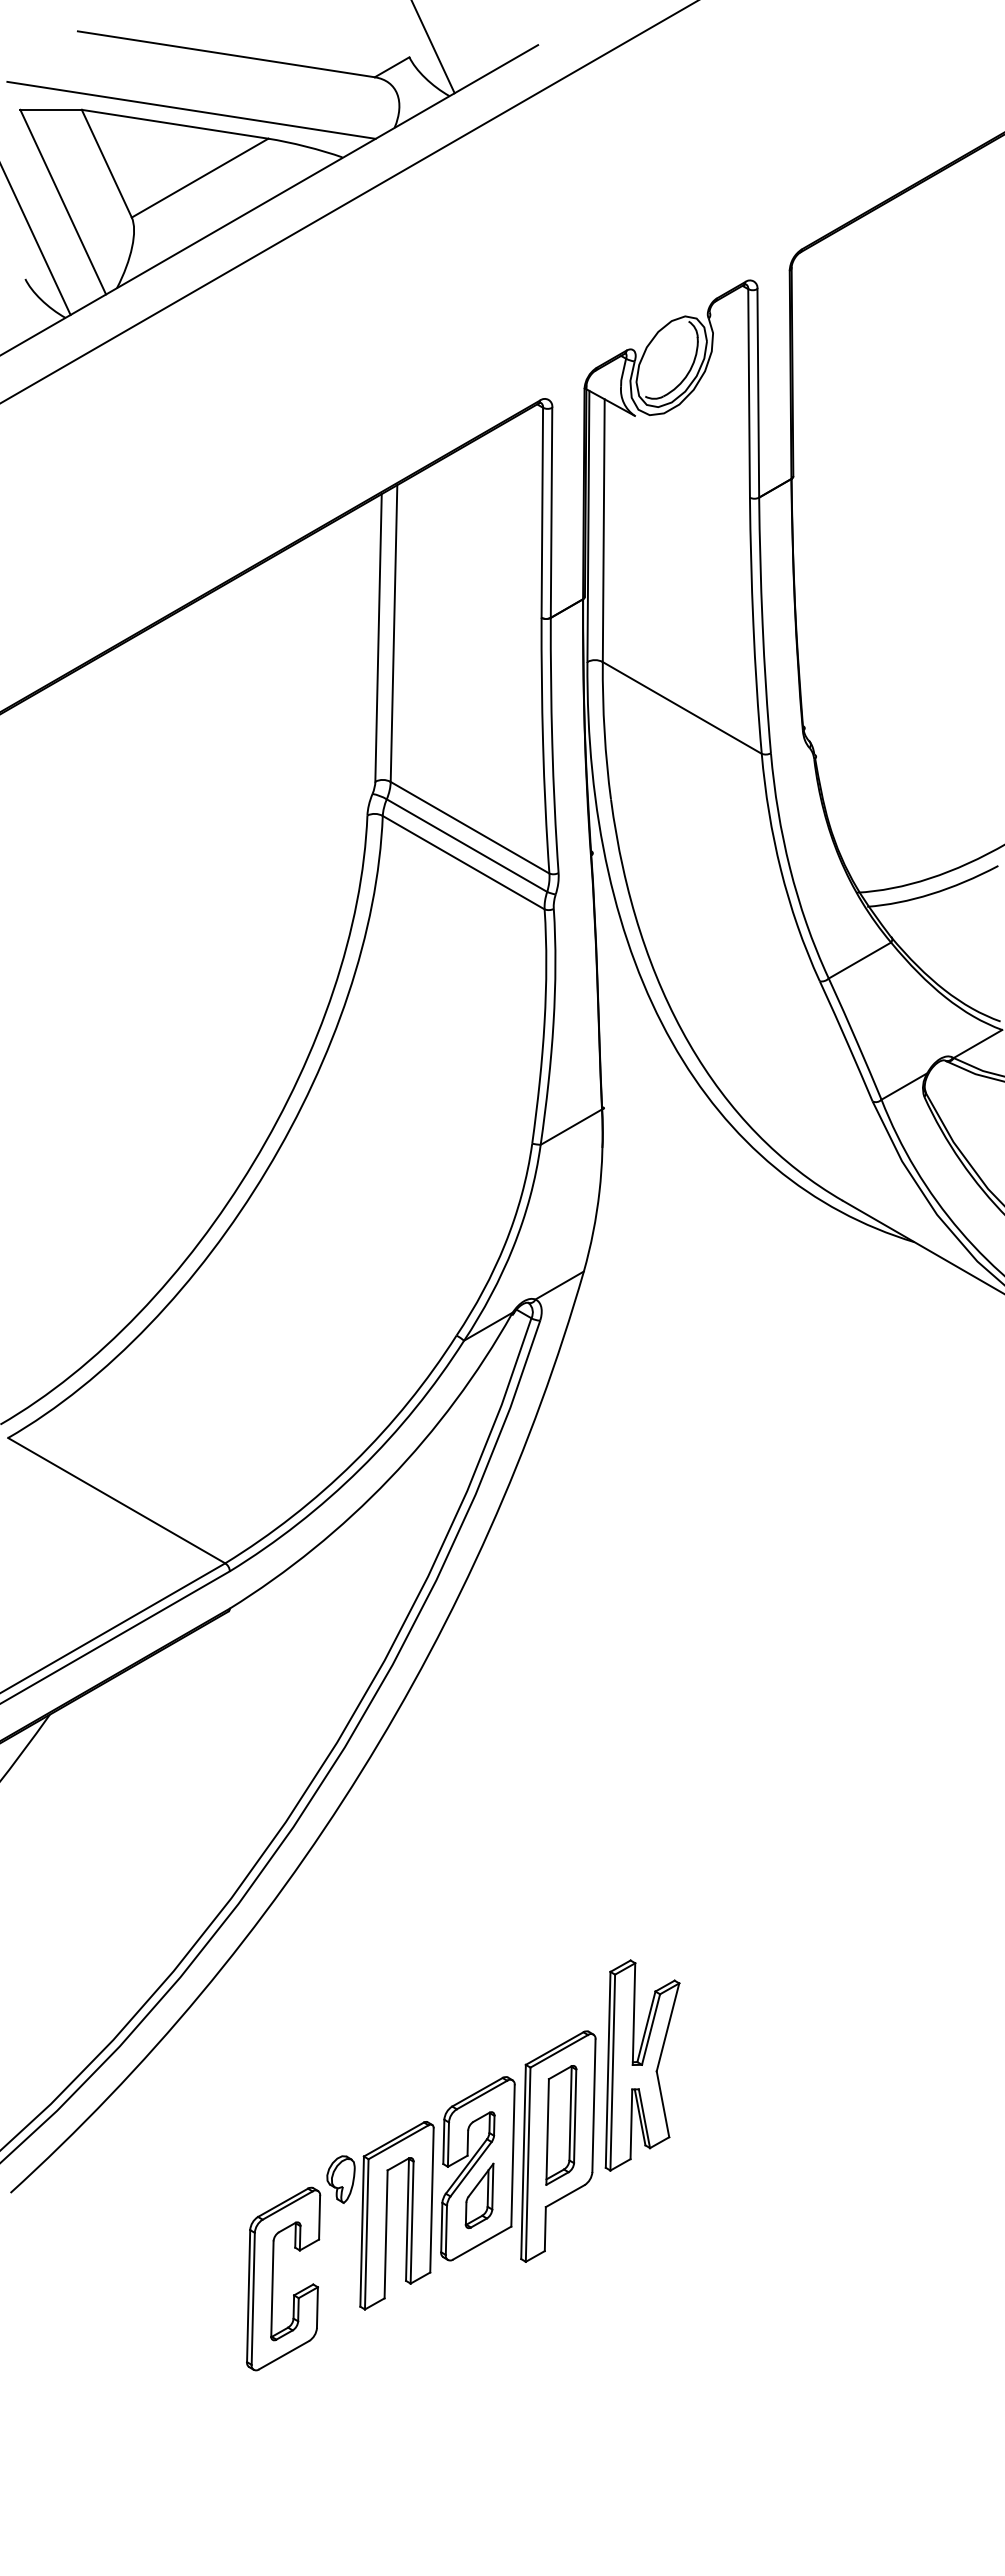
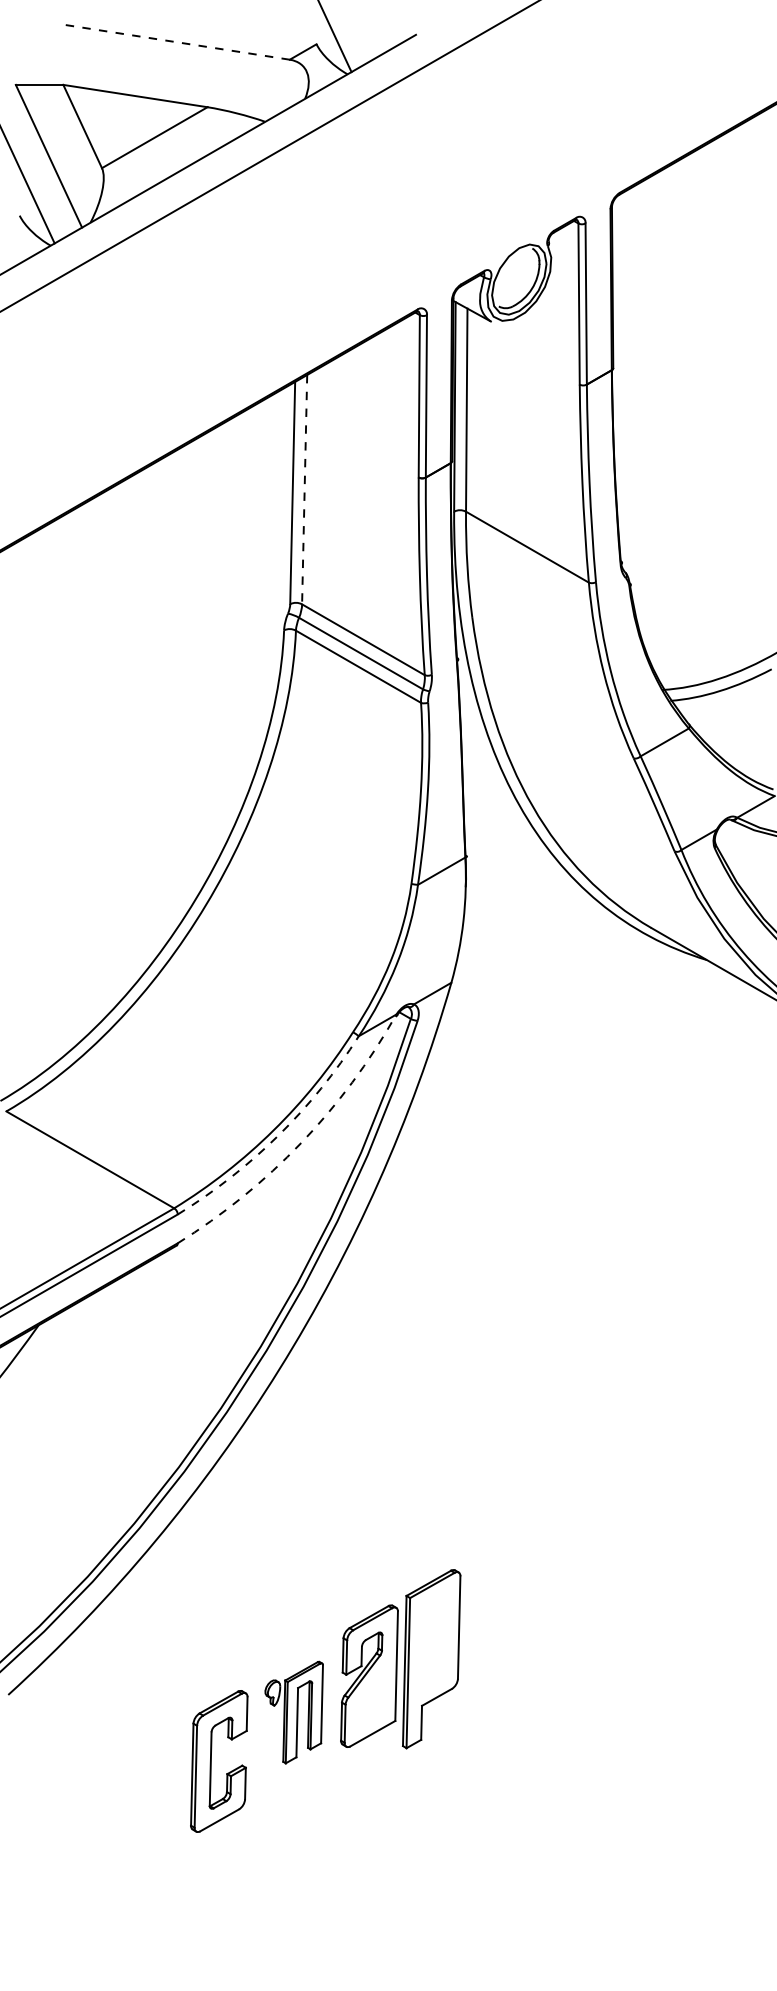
line: (225, 54) -> (174, 42), solid -> dashed
line: (191, 109) -> (148, 84), removed
line: (394, 634) -> (305, 490), solid -> dashed
arc: (360, 1469) -> (278, 1135), solid -> dashed
arc: (389, 1479) -> (301, 1143), solid -> dashed
part: (642, 2065) -> (496, 1596), removed
part: (561, 2125) -> (434, 1642), removed
part: (479, 2195) -> (370, 1696), removed
part: (380, 2215) -> (294, 1712), size x0.7

